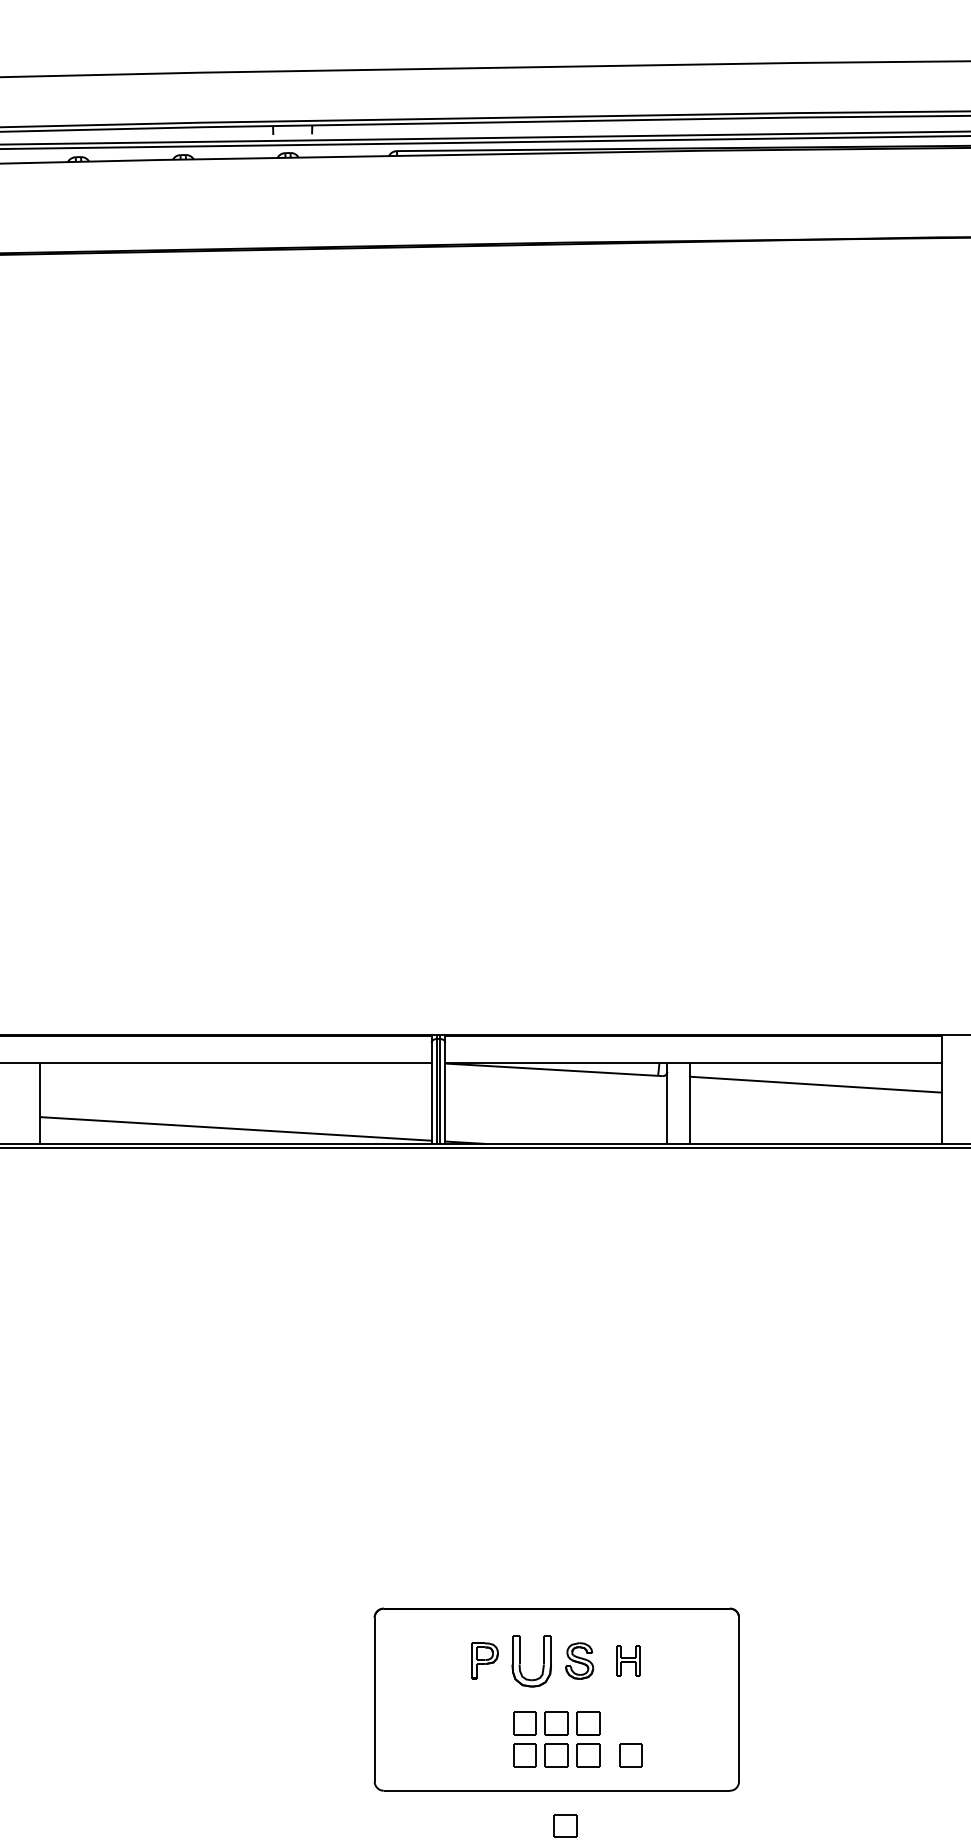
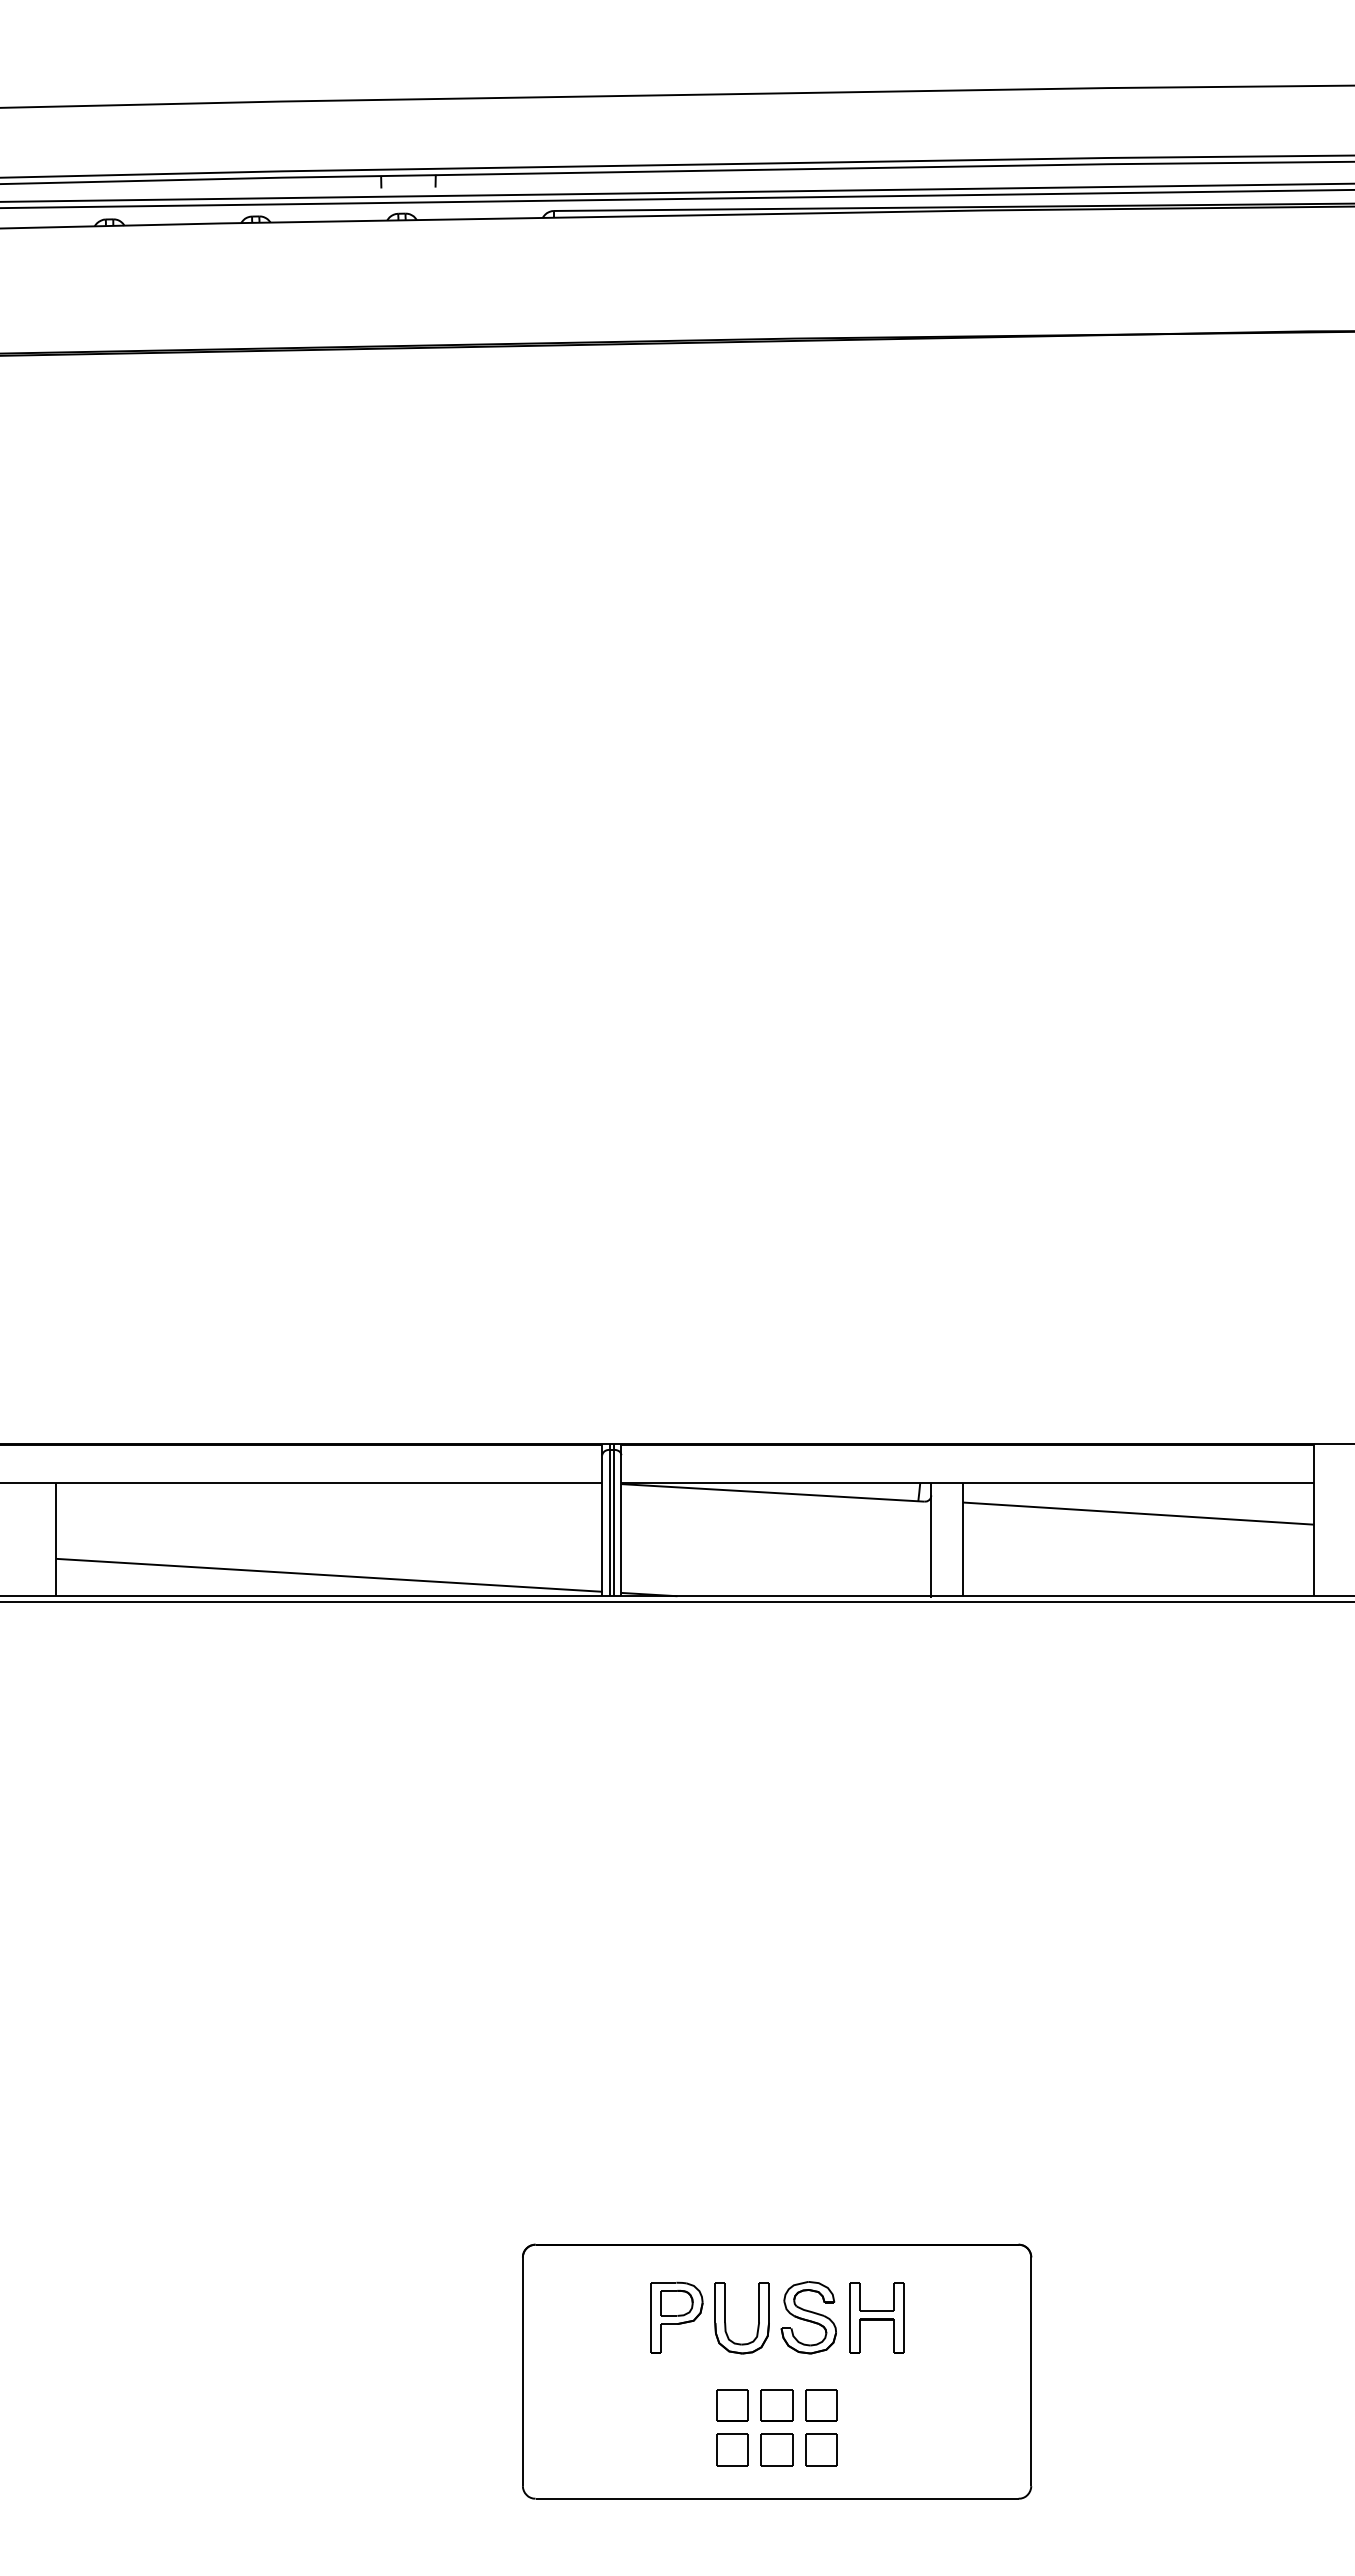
part: (484, 1660) -> (676, 2317), size x1.43
part: (579, 1660) -> (808, 2317), size x1.43
part: (628, 1660) -> (876, 2317), size x1.67
part: (630, 1755) -> (880, 2449), removed
part: (565, 1825) -> (788, 2547), removed

